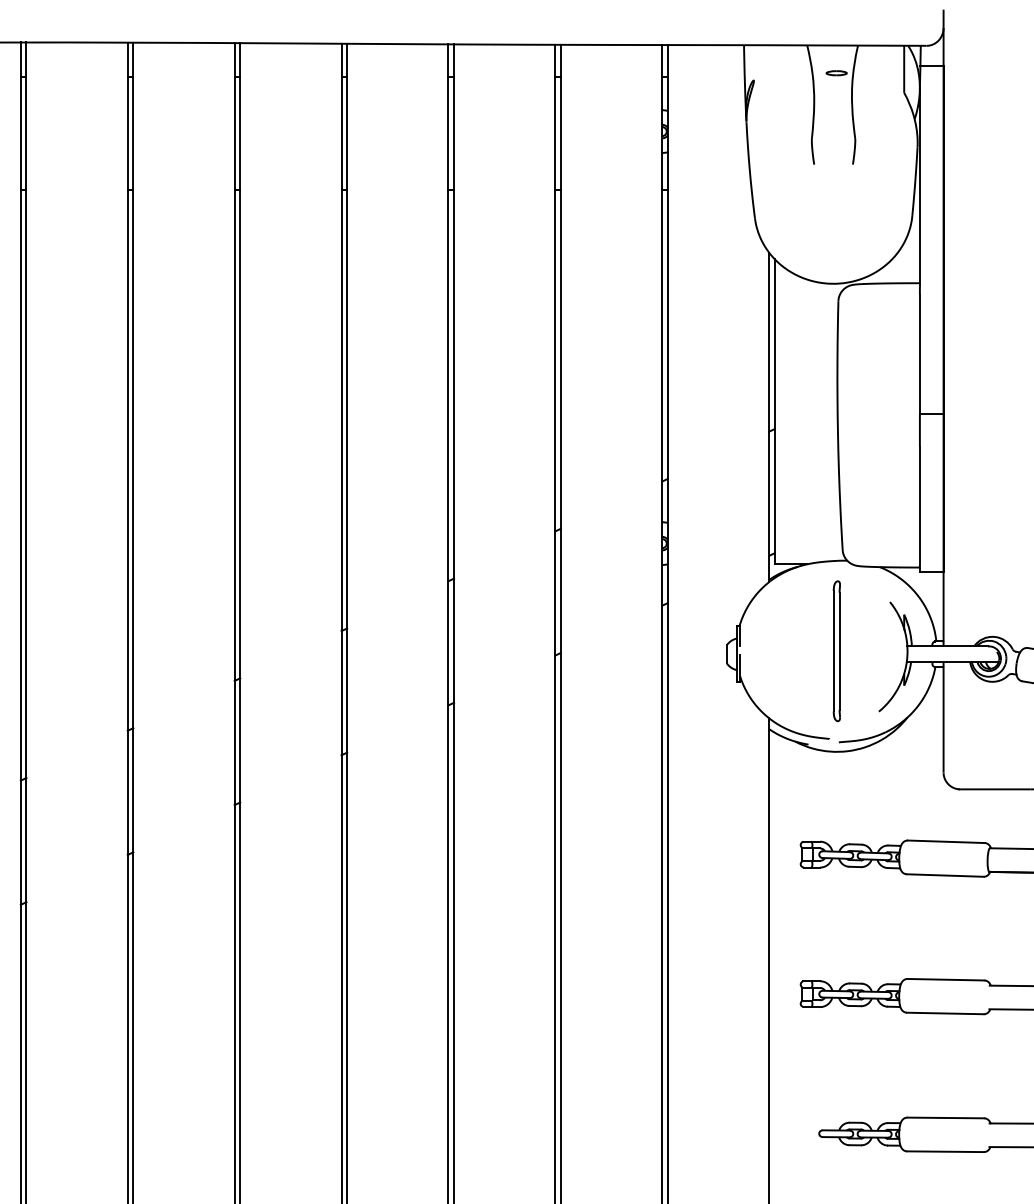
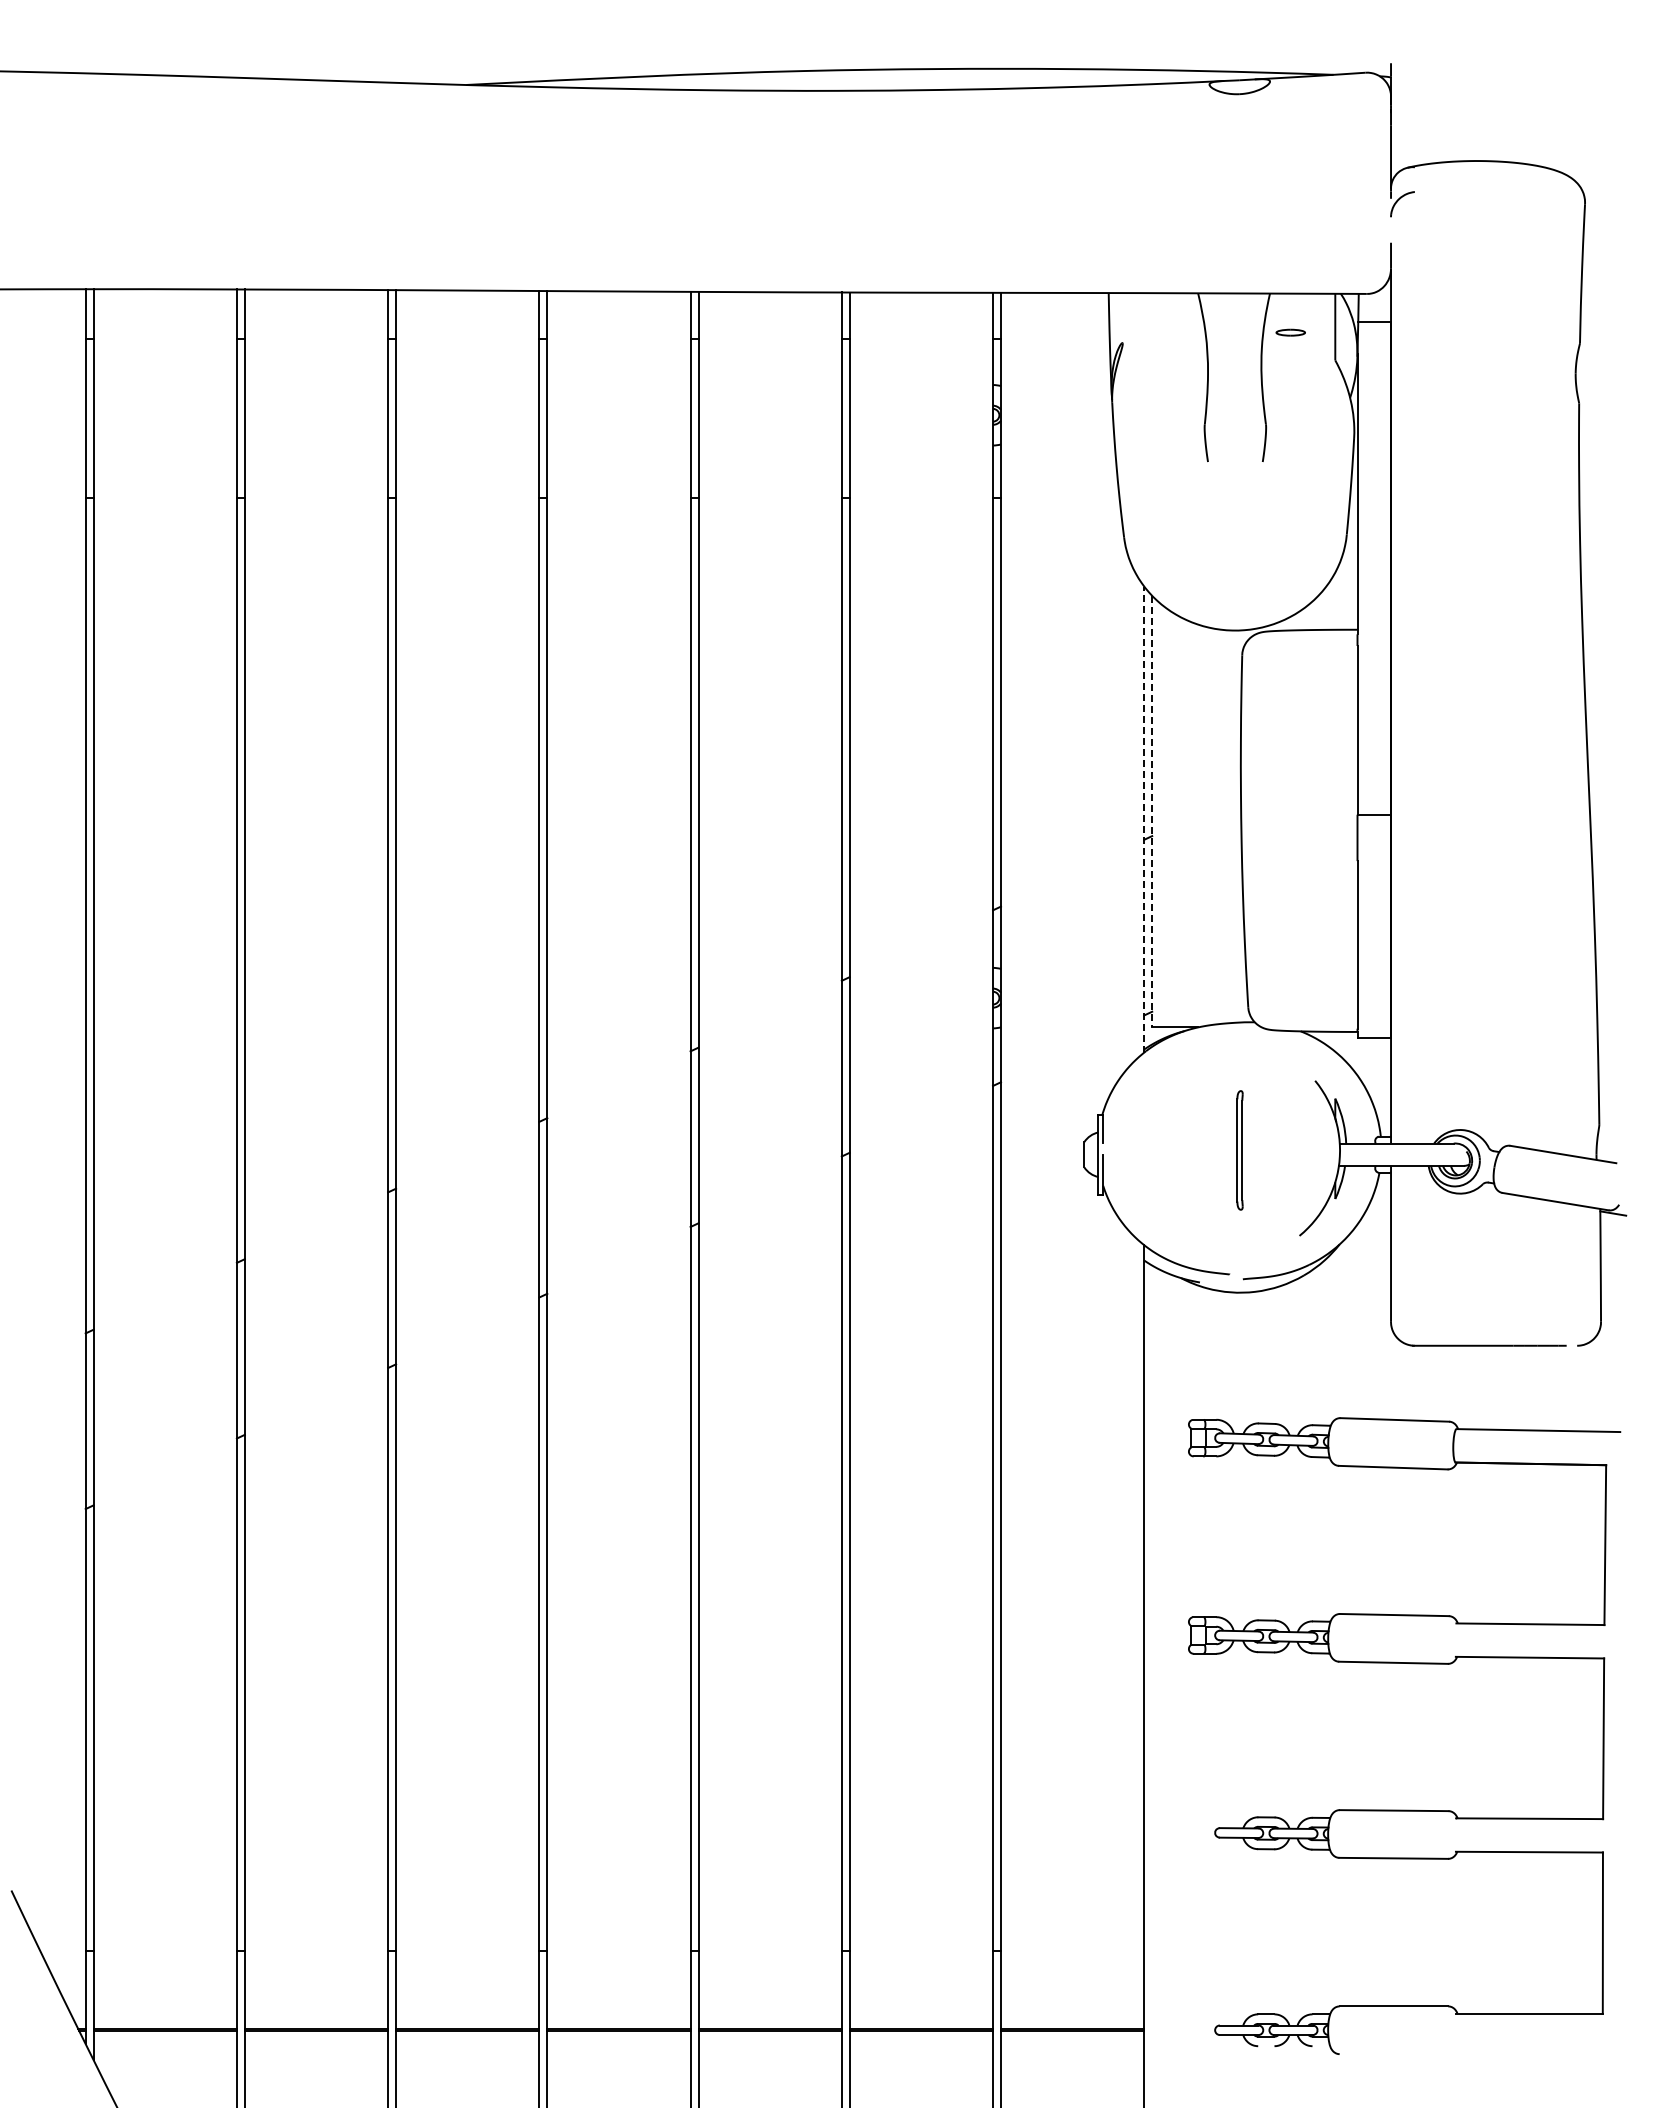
part: (836, 73) -> (1290, 332), moved
line: (774, 411) -> (1152, 811), solid -> dashed
line: (769, 417) -> (1144, 819), solid -> dashed
part: (836, 651) -> (1239, 1150), size x0.6

